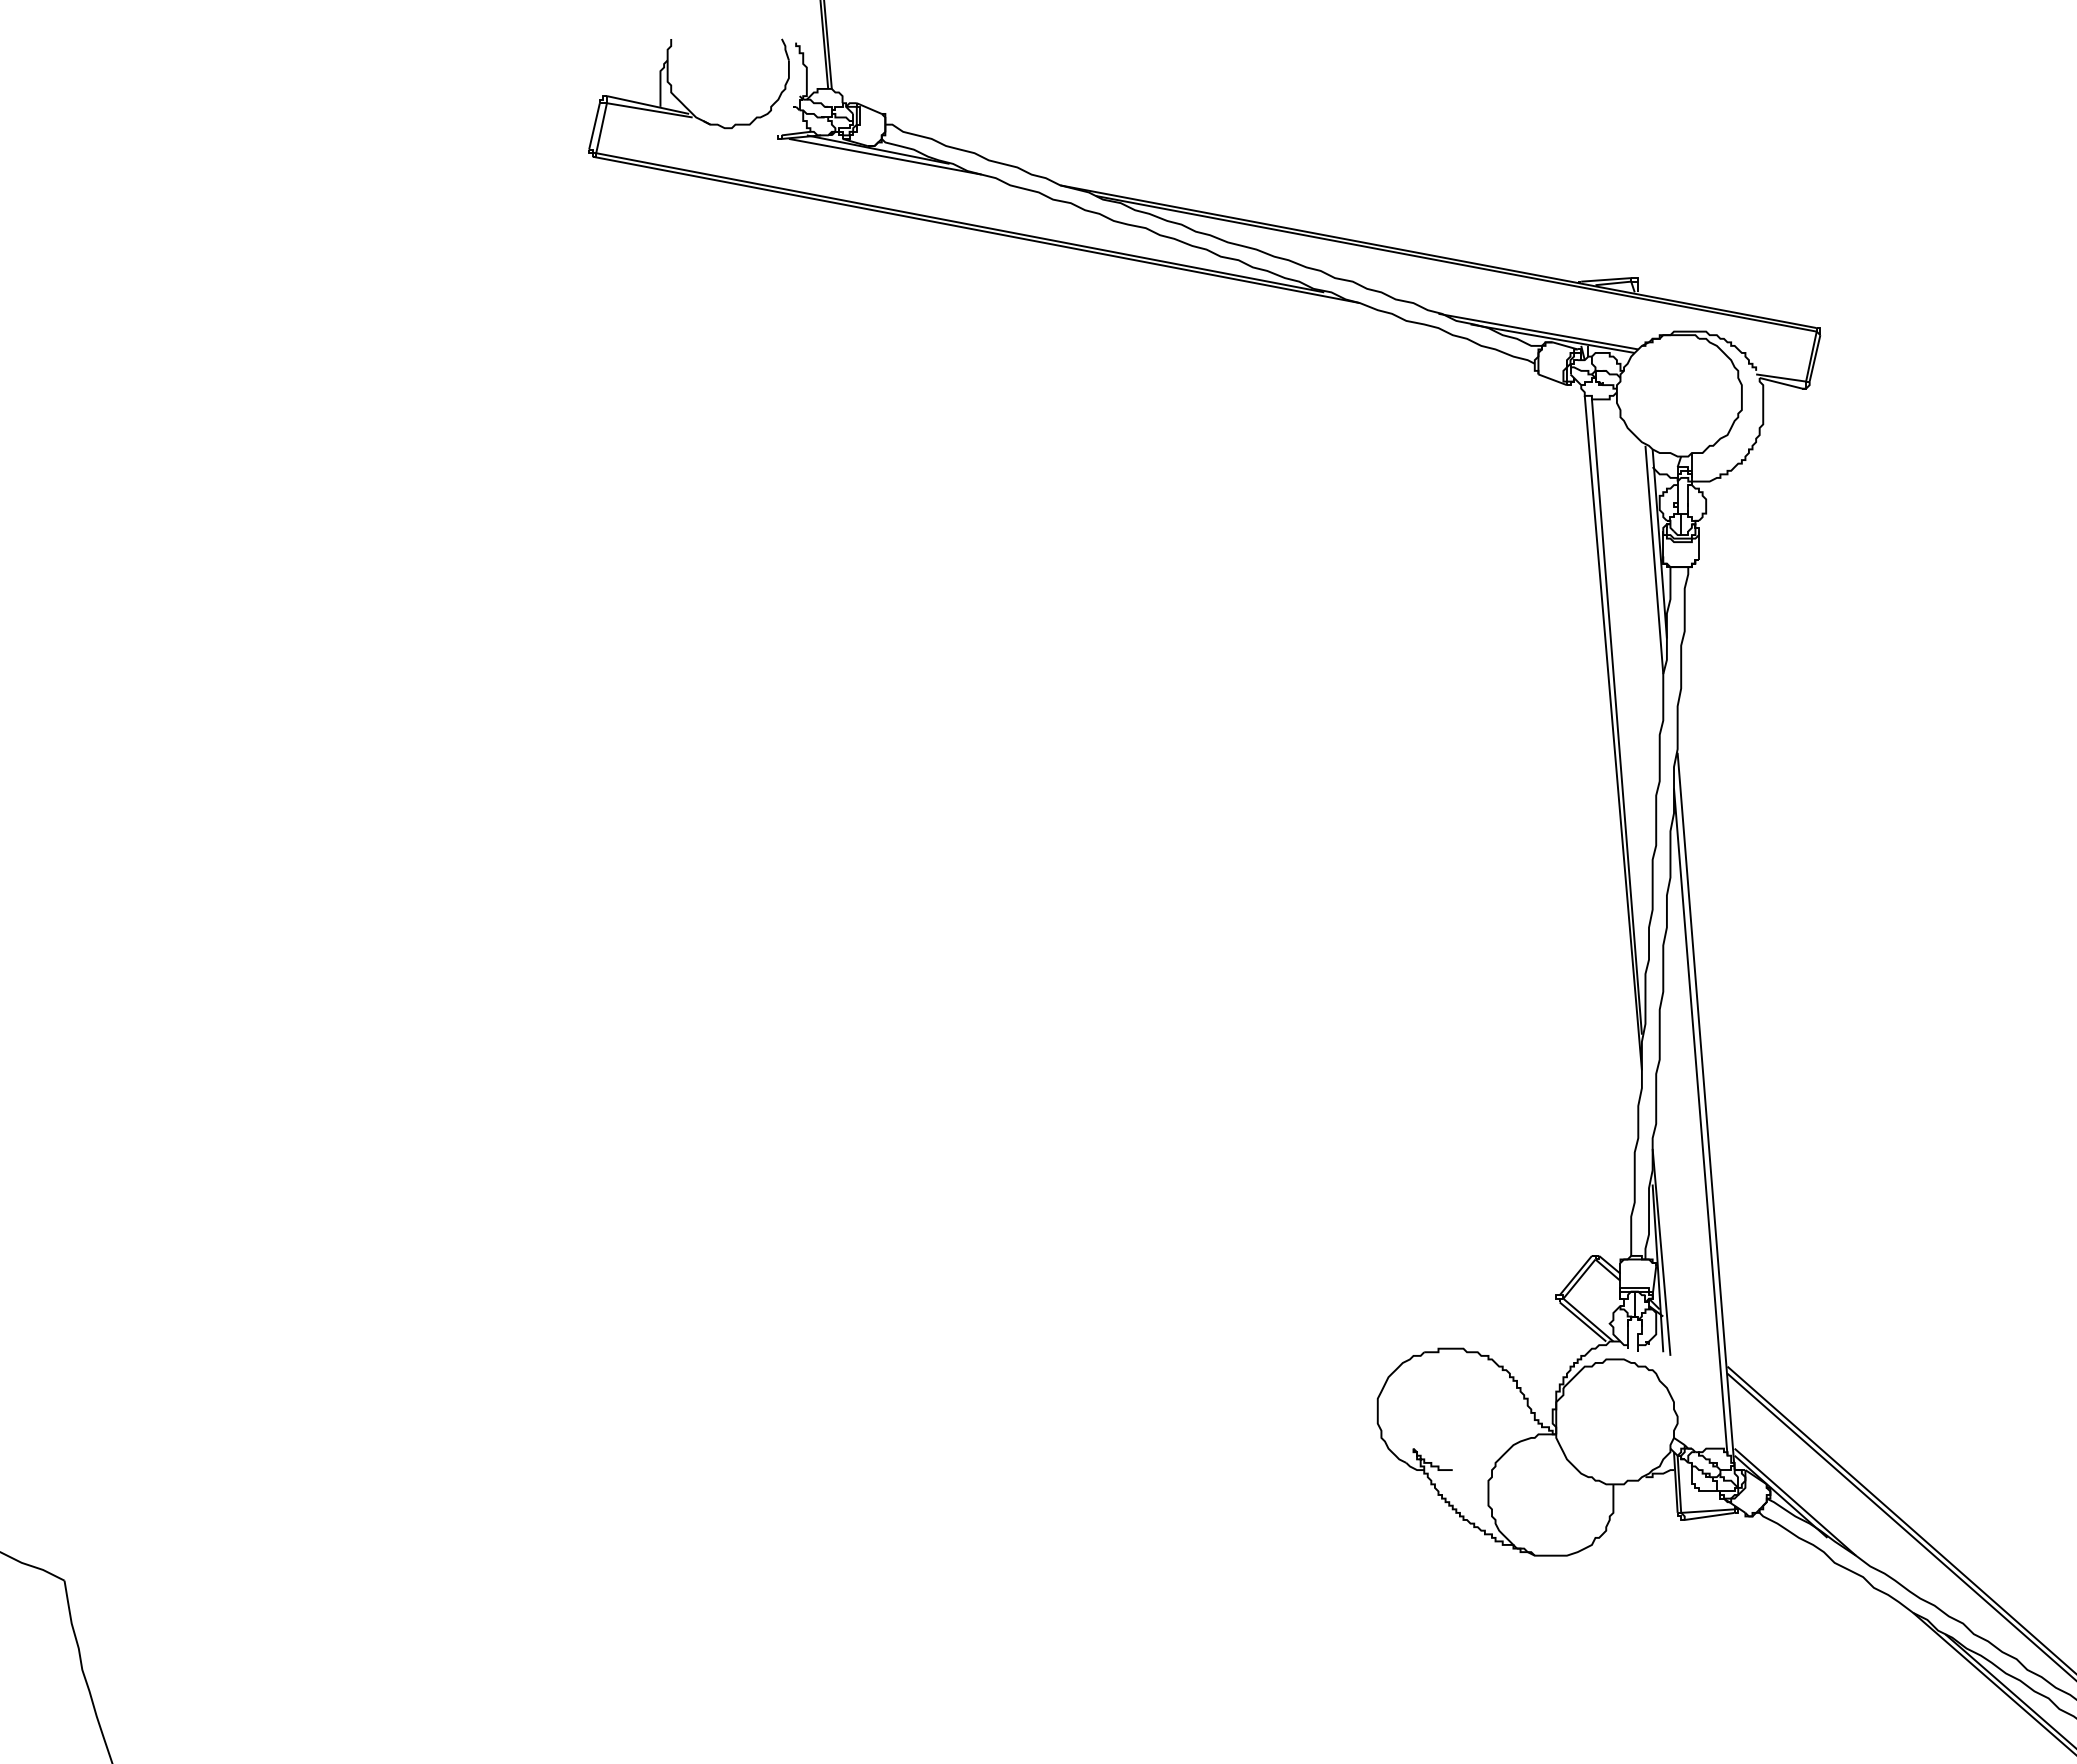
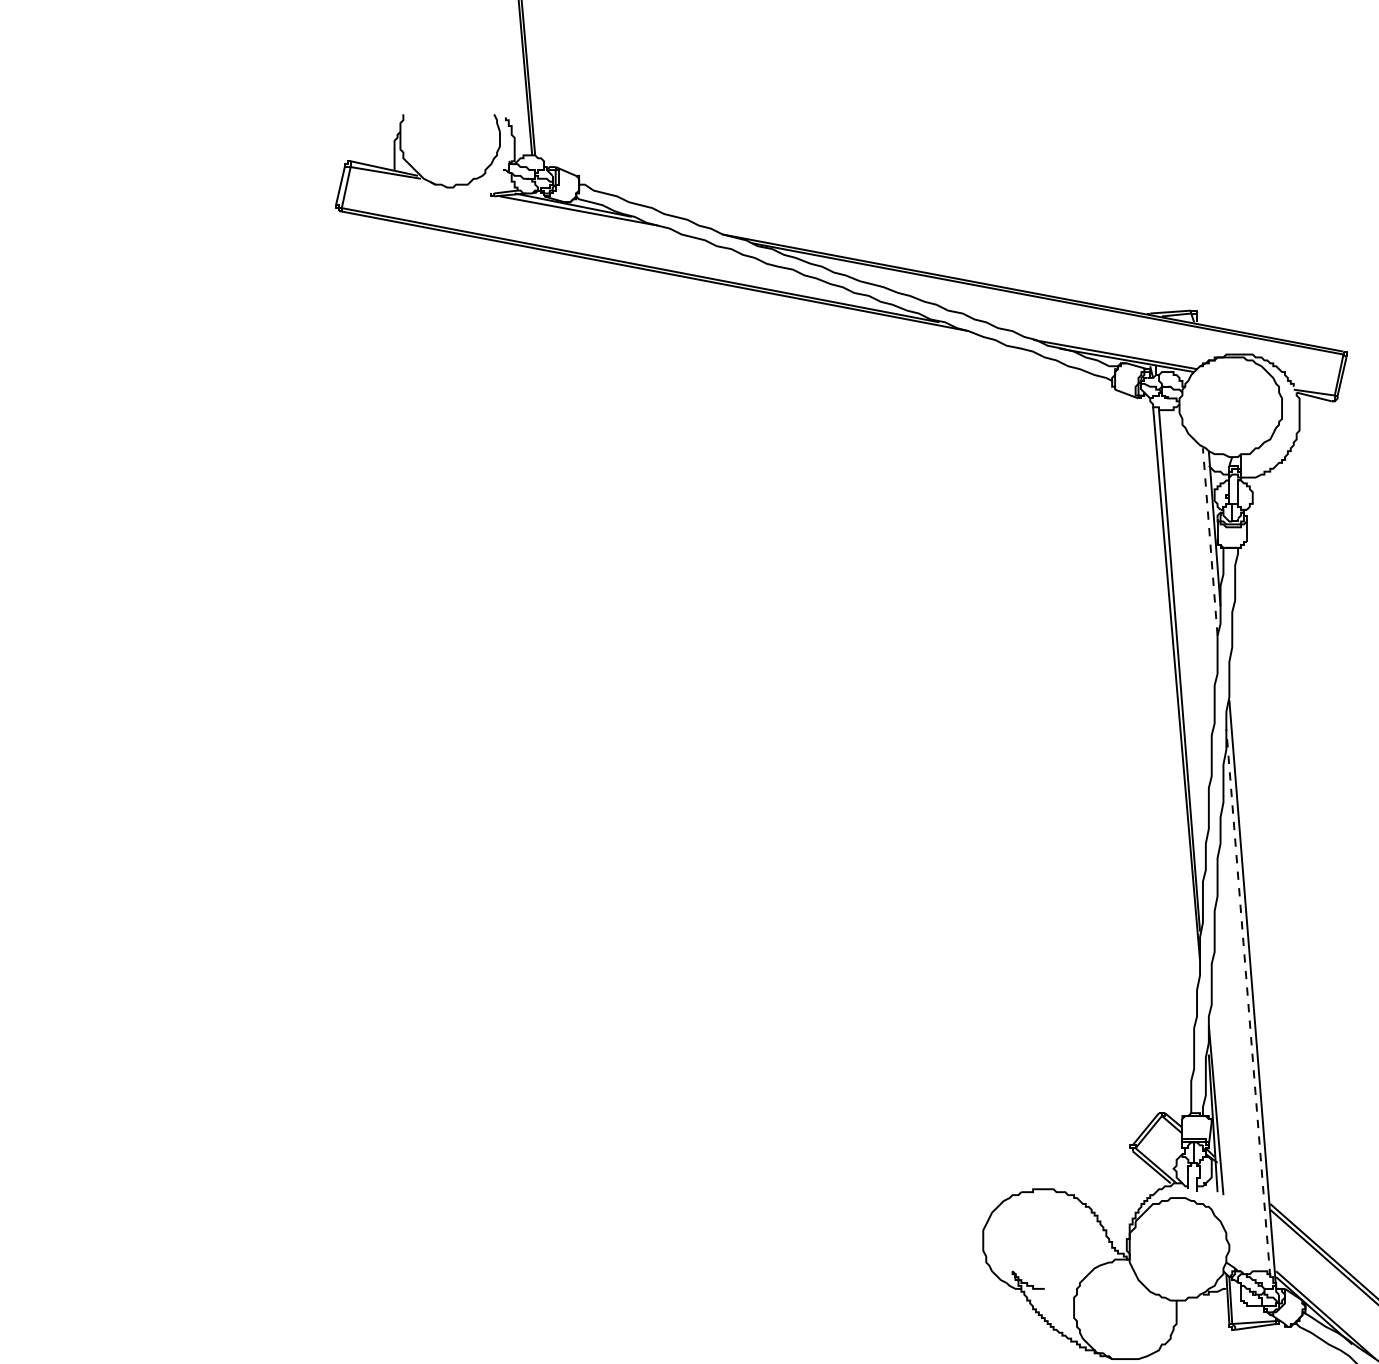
line: (1654, 560) -> (1210, 542), solid -> dashed
line: (1700, 1122) -> (1248, 1003), solid -> dashed

